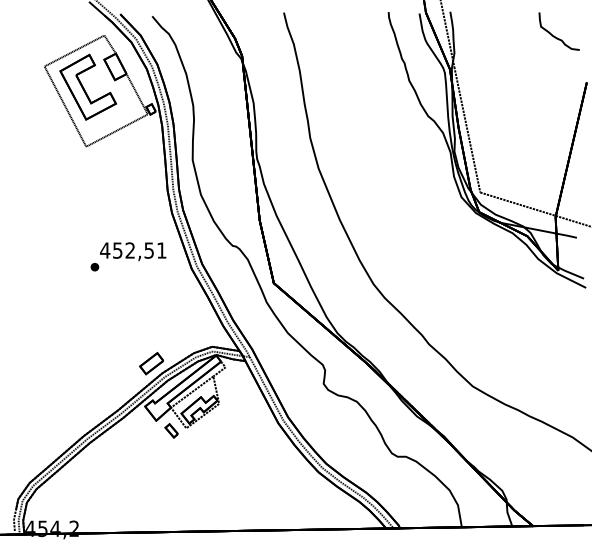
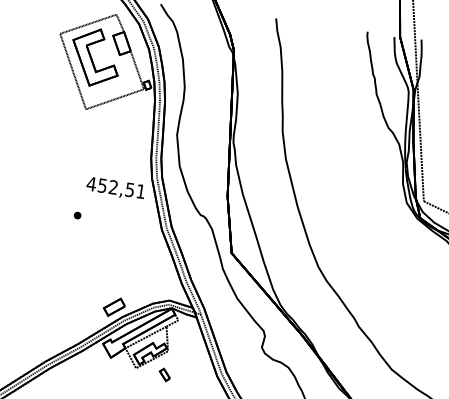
text: (133, 251) -> (116, 188), moved
part: (171, 430) -> (164, 374), moved

